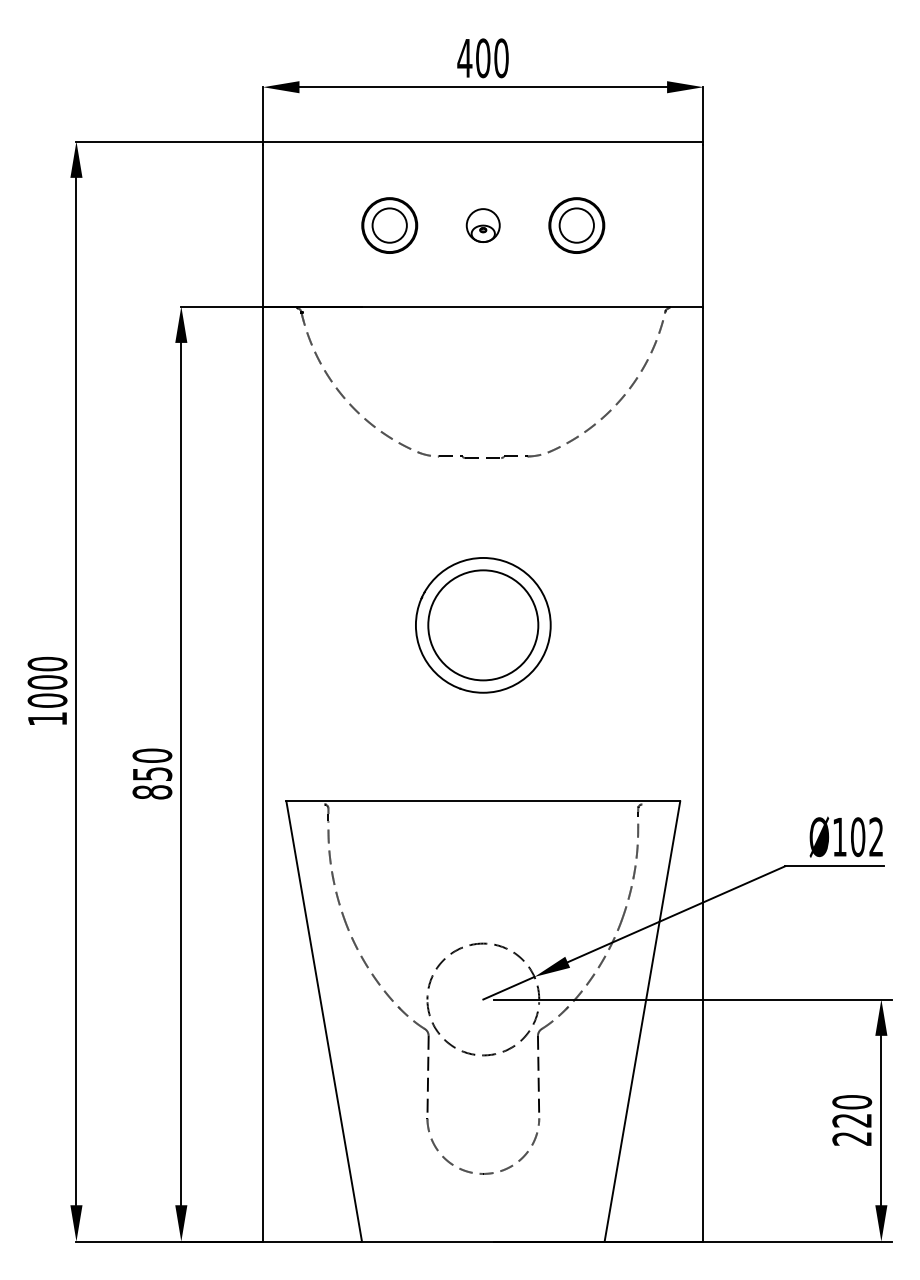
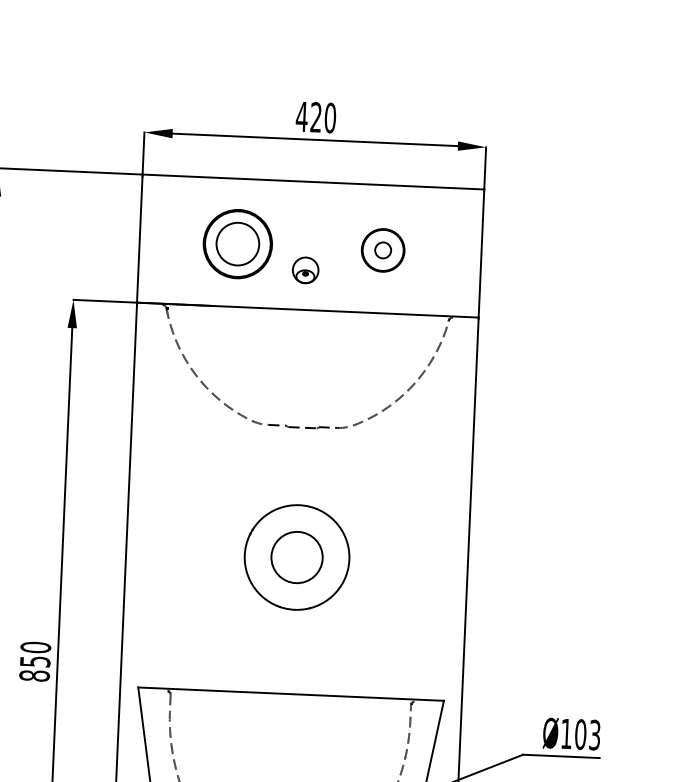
text: (483, 58) -> (316, 117), 400 -> 420
part: (389, 225) -> (237, 244), size x1.6
part: (482, 225) -> (305, 270), moved
circle: (576, 225) -> (382, 250), size x0.6
circle: (483, 625) -> (297, 557), size x0.6
text: (876, 837) -> (595, 735), Ø102 -> Ø103

